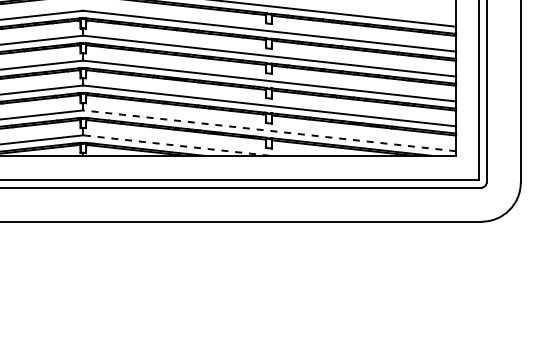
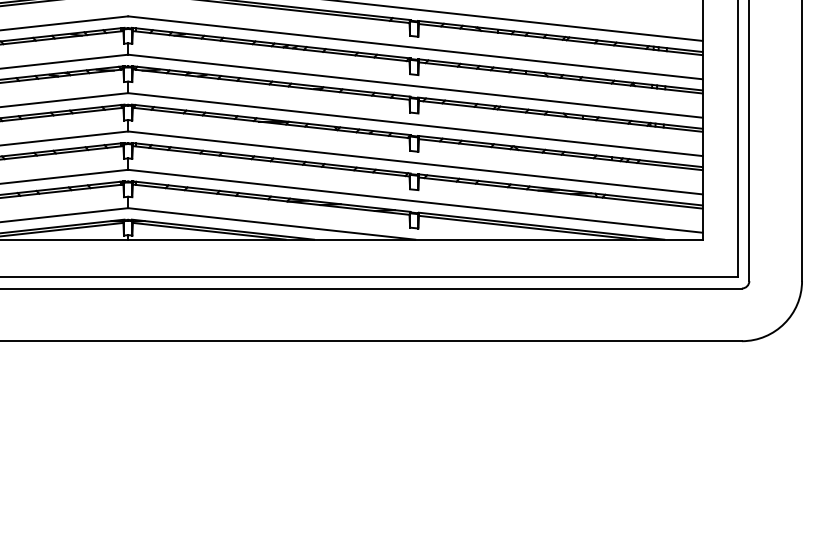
line: (269, 130) -> (415, 200), dashed -> solid
line: (176, 145) -> (271, 223), dashed -> solid

